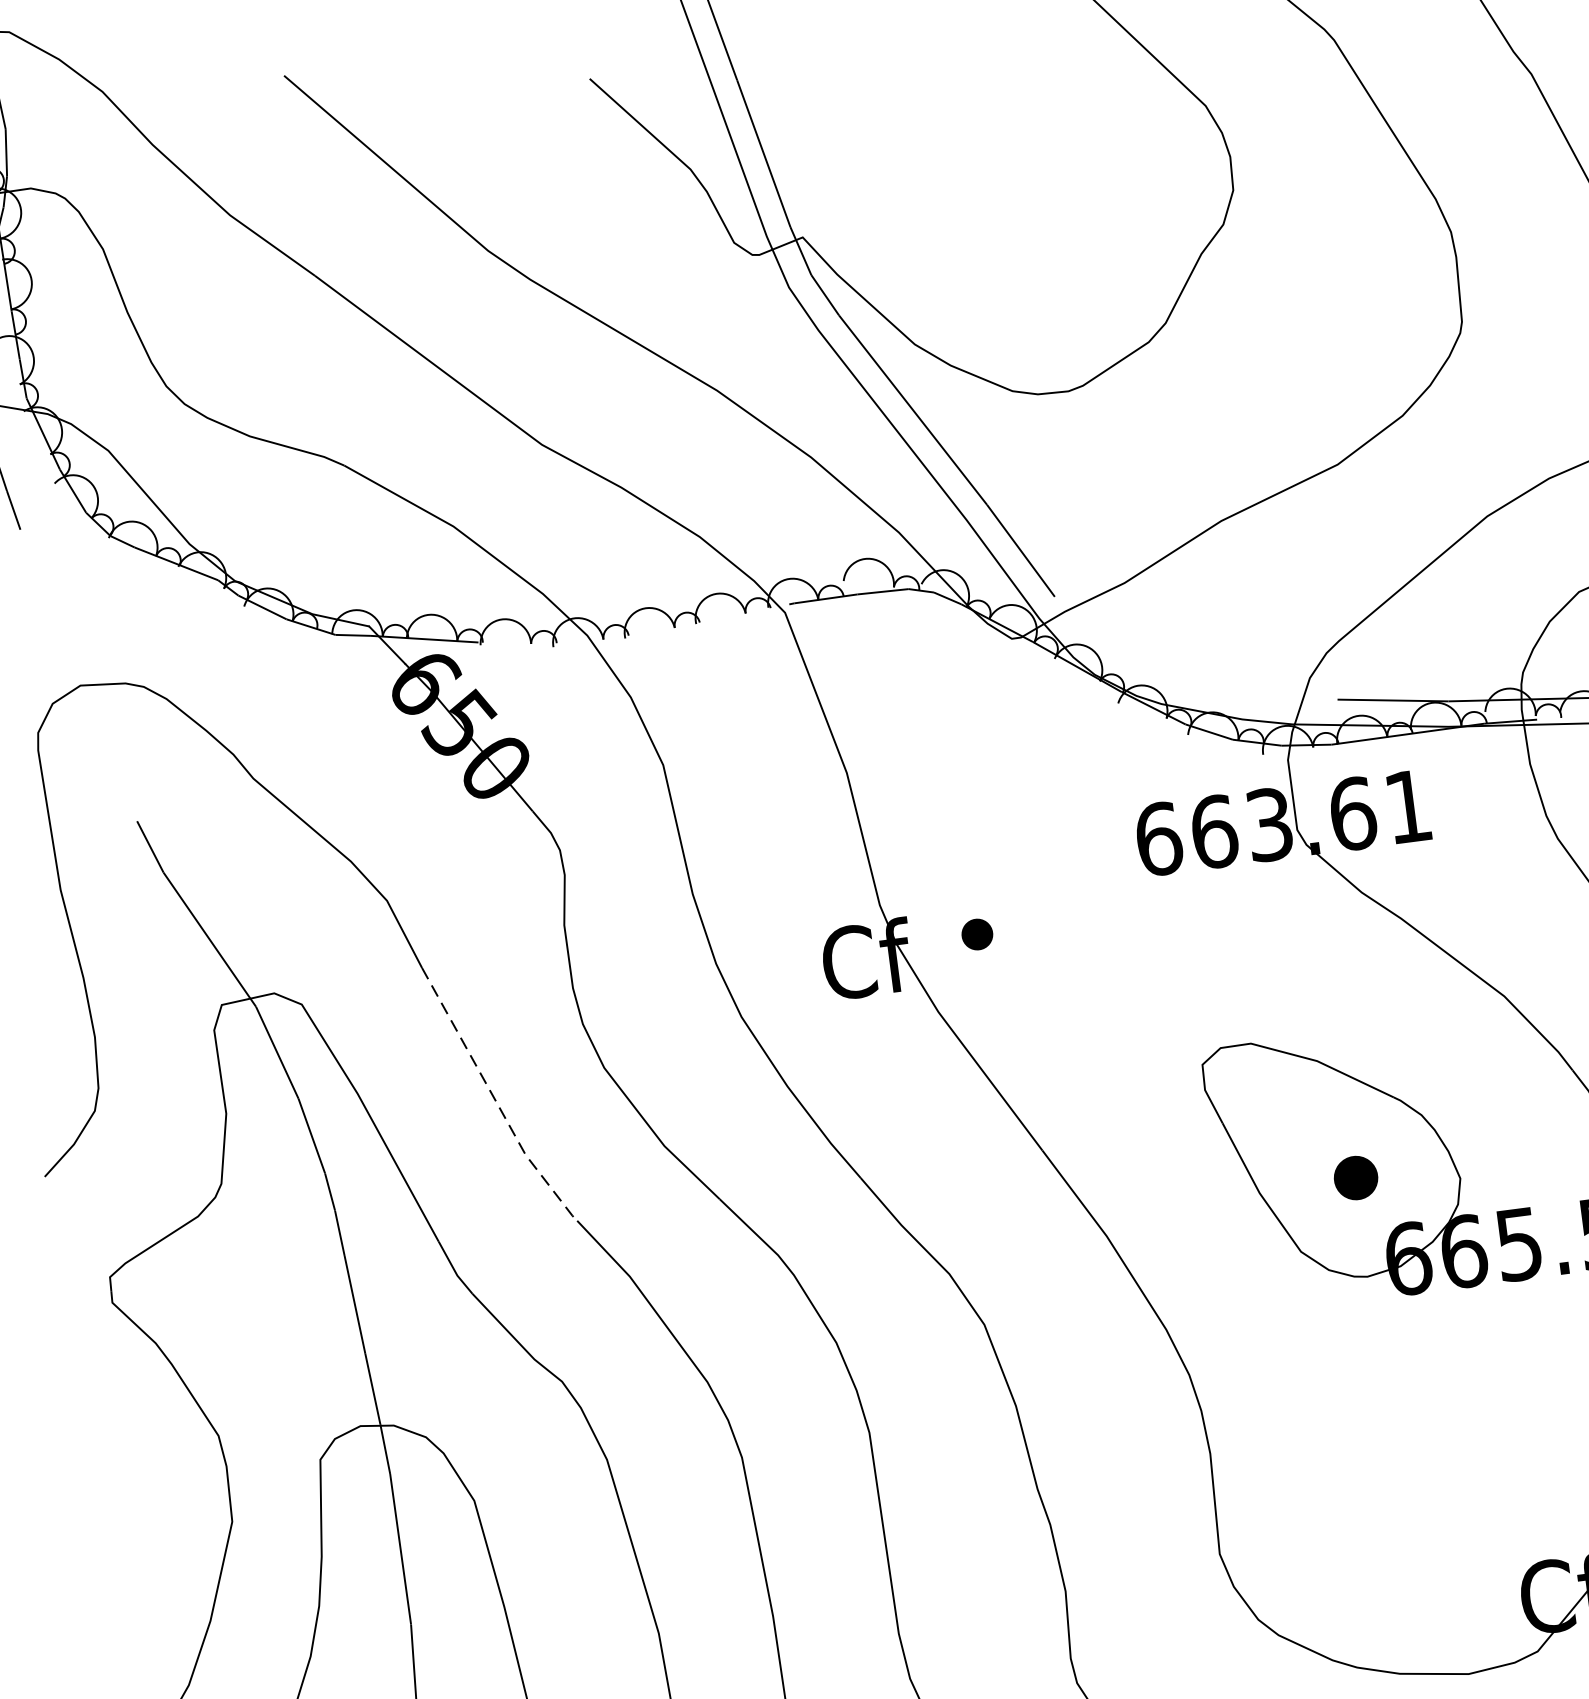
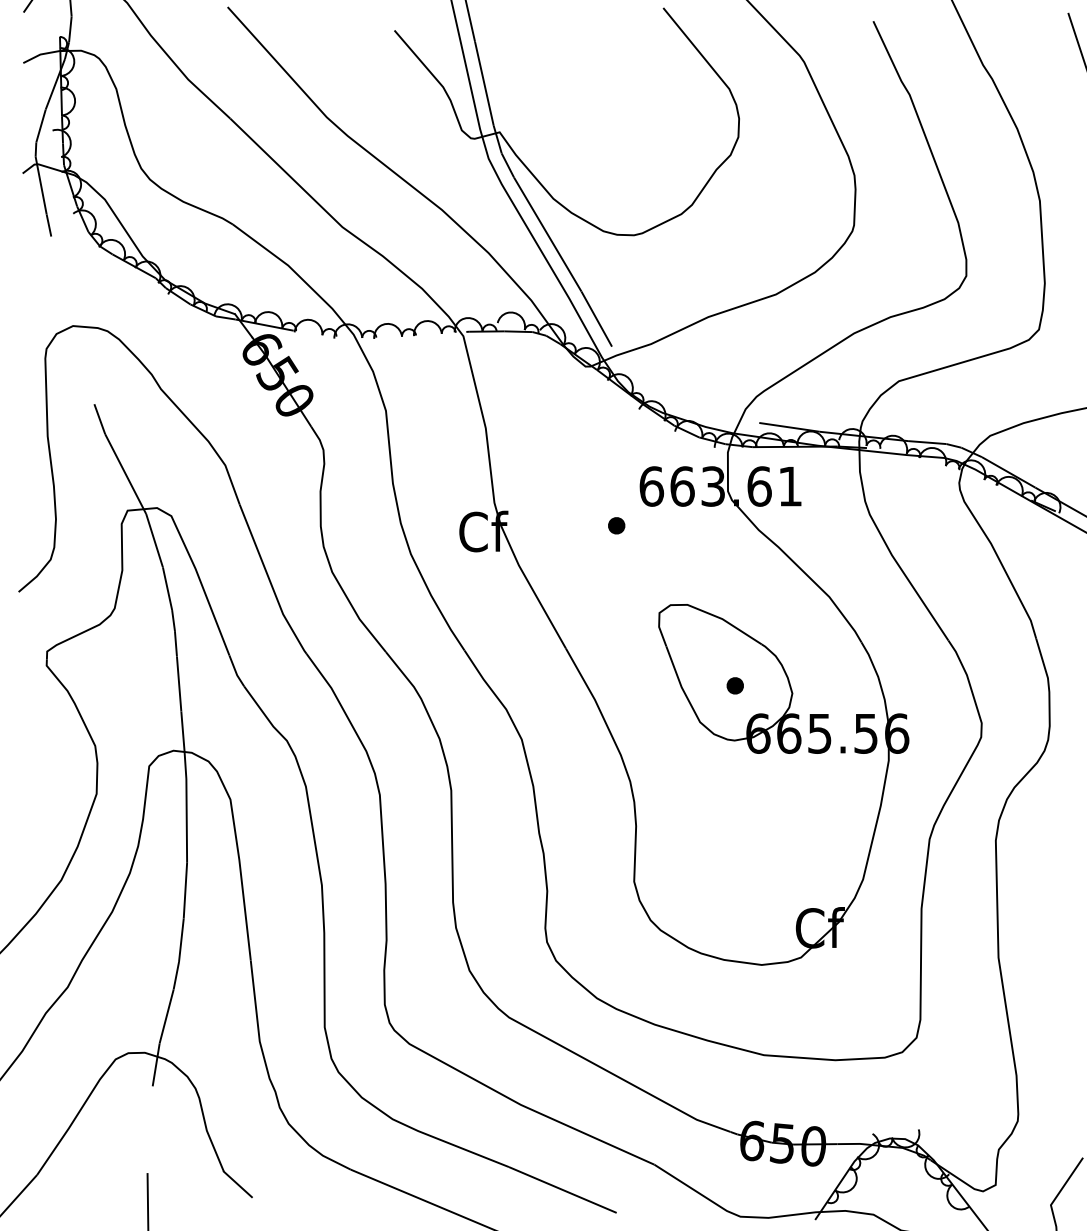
part: (976, 934) -> (616, 525), moved
line: (495, 1100) -> (270, 582), dashed -> solid
part: (1354, 1177) -> (734, 685), size x0.71

